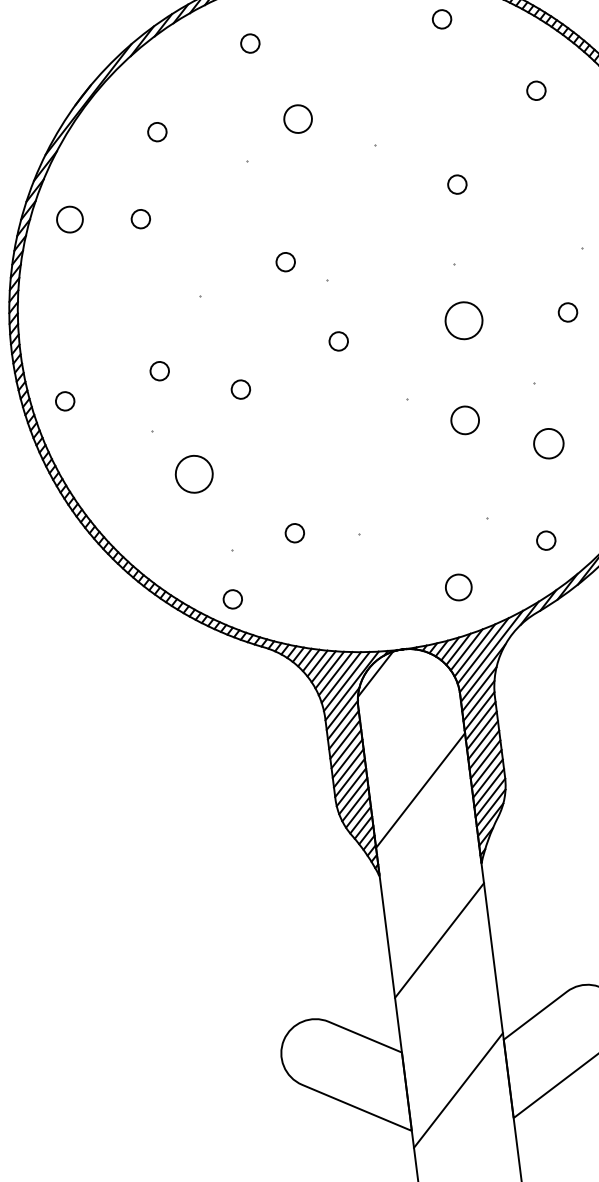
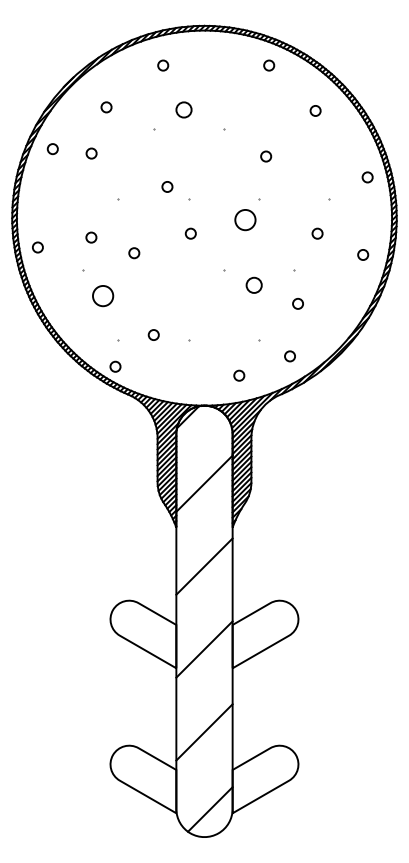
circle: (69, 220) -> (52, 149), size x0.71
circle: (464, 321) -> (245, 220), moved
circle: (547, 443) -> (297, 303), size x0.62
circle: (459, 586) -> (239, 375), size x0.71

